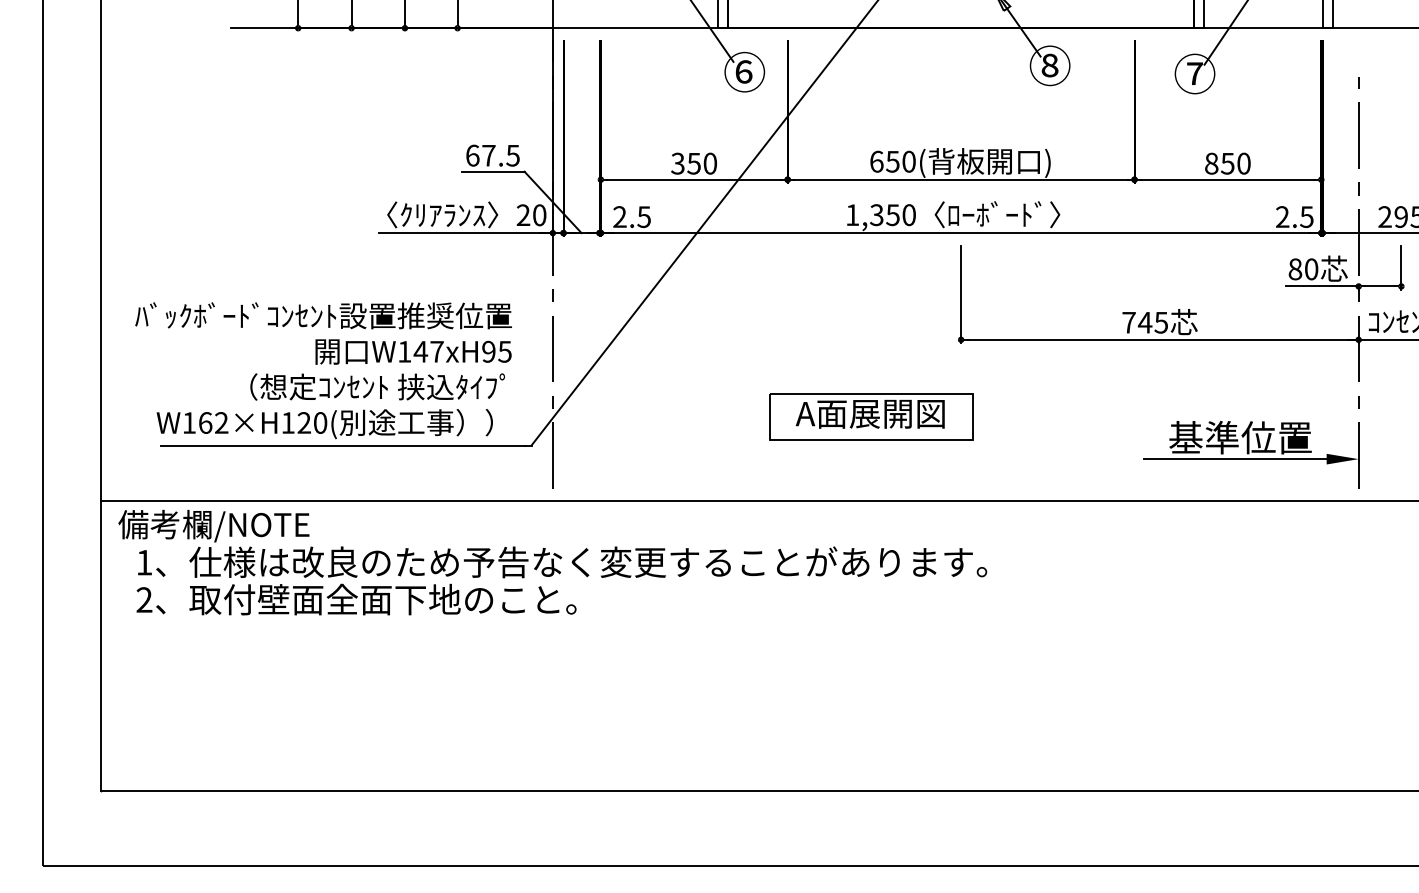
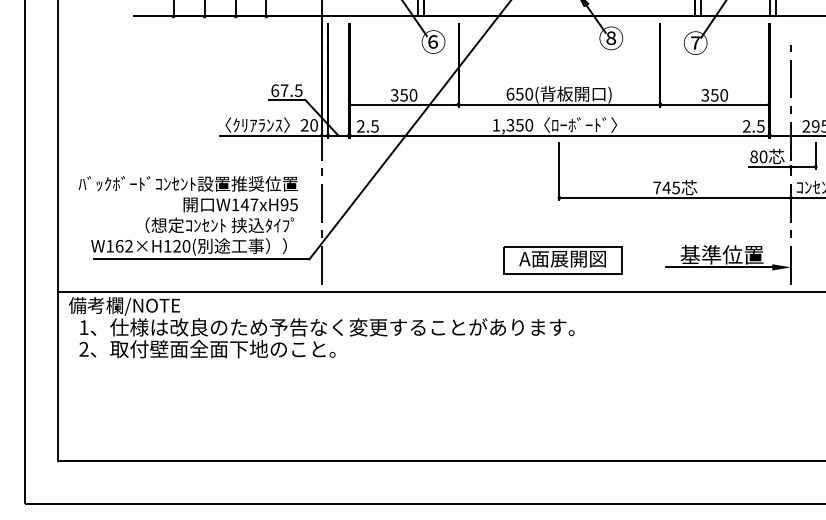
text: (1211, 163) -> (705, 95), 850 -> 350
part: (870, 416) -> (562, 260), moved

